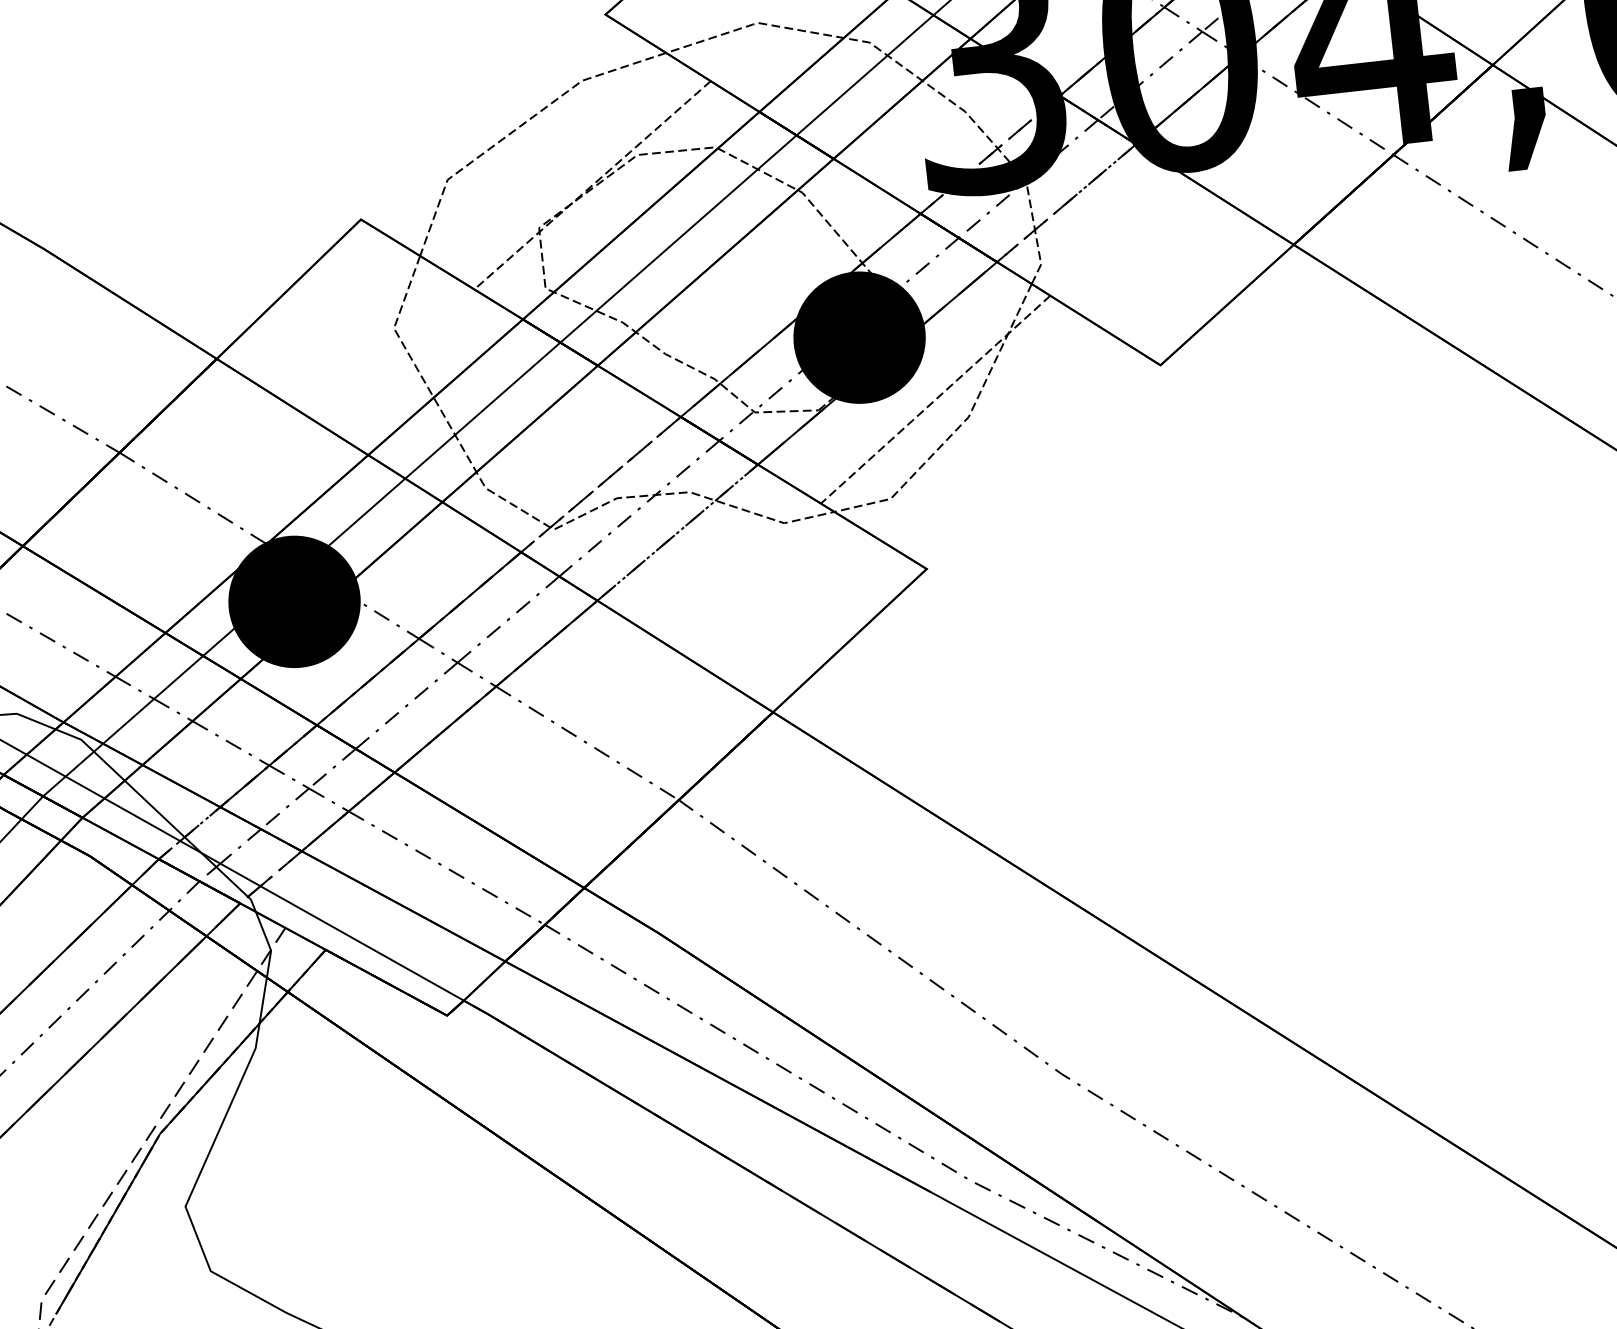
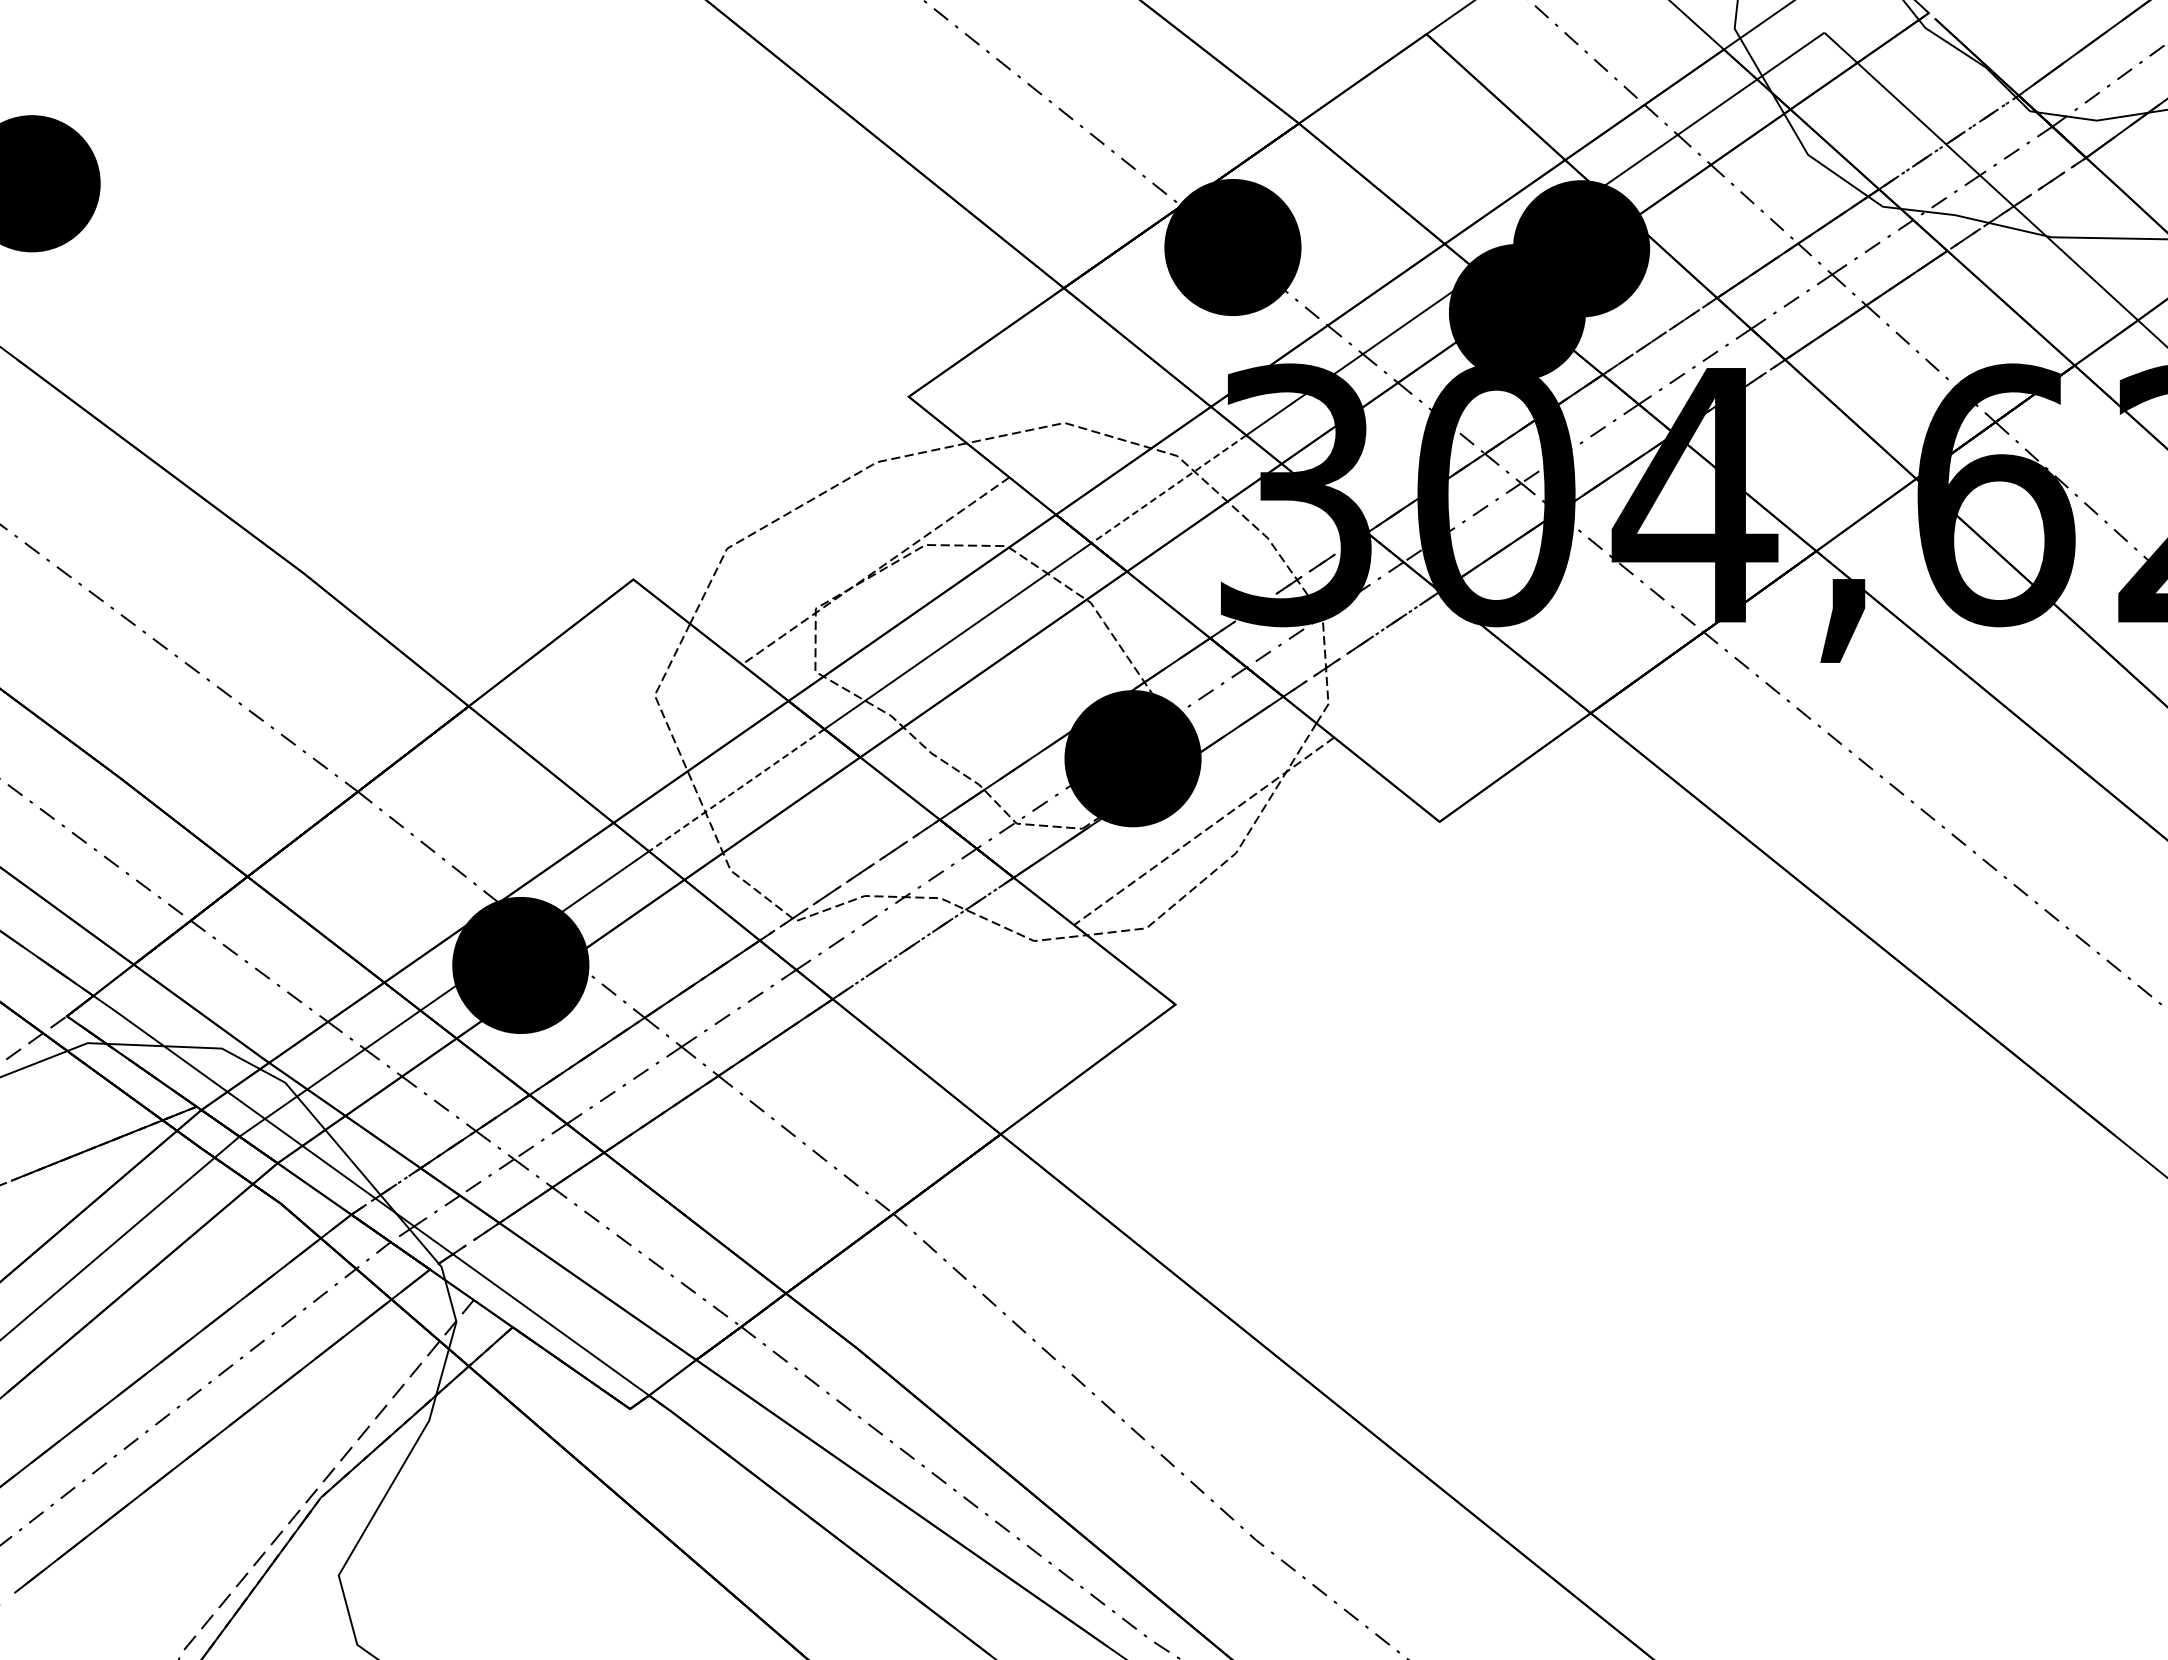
line: (864, 75) -> (1168, 489), solid -> dashed
line: (482, 410) -> (736, 790), solid -> dashed

